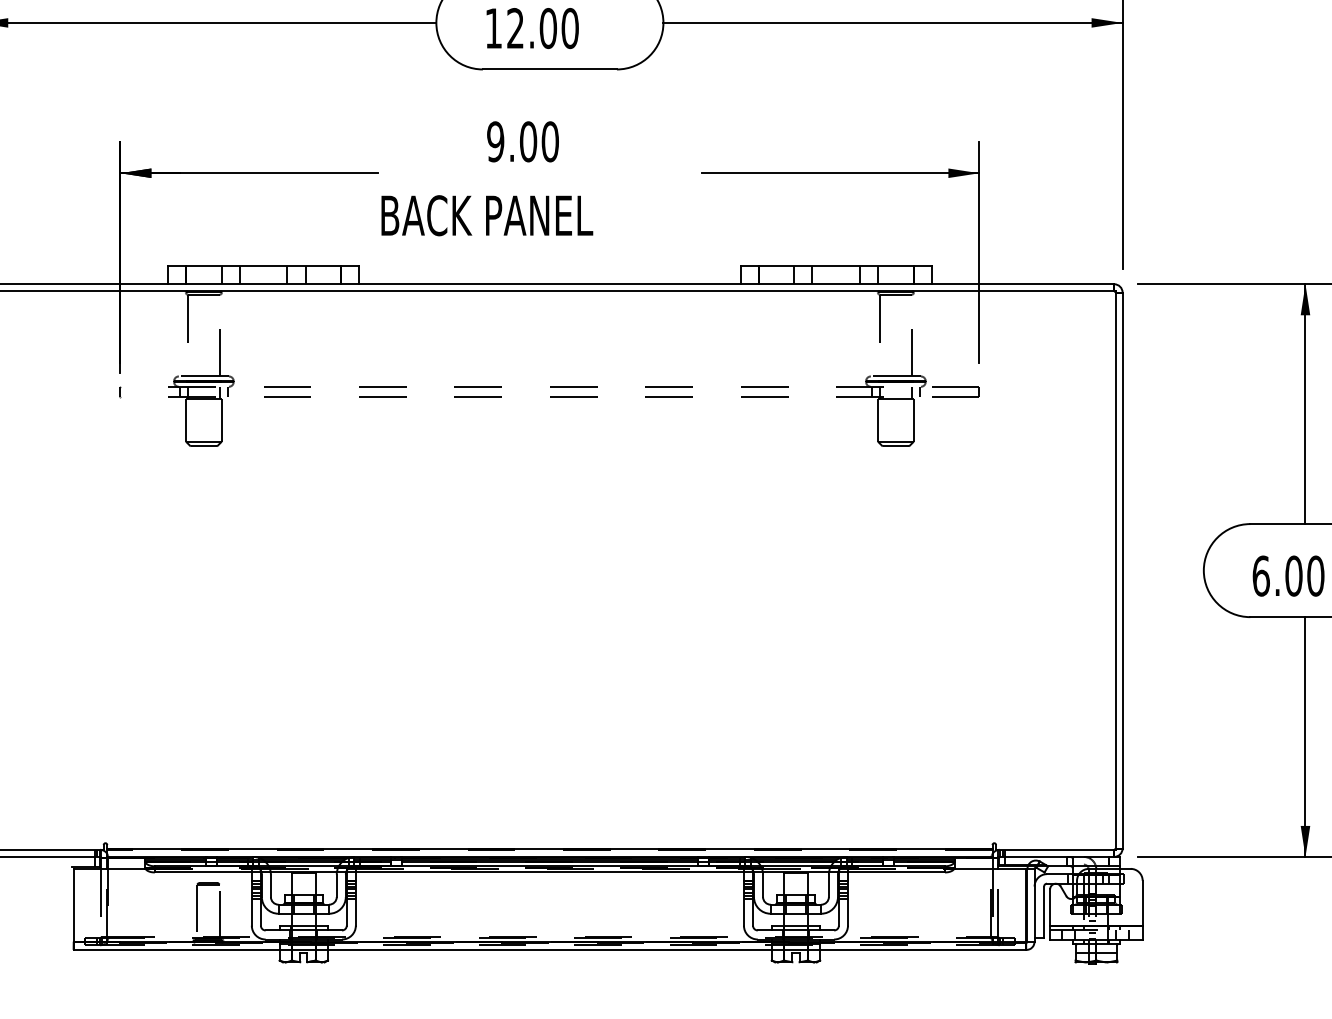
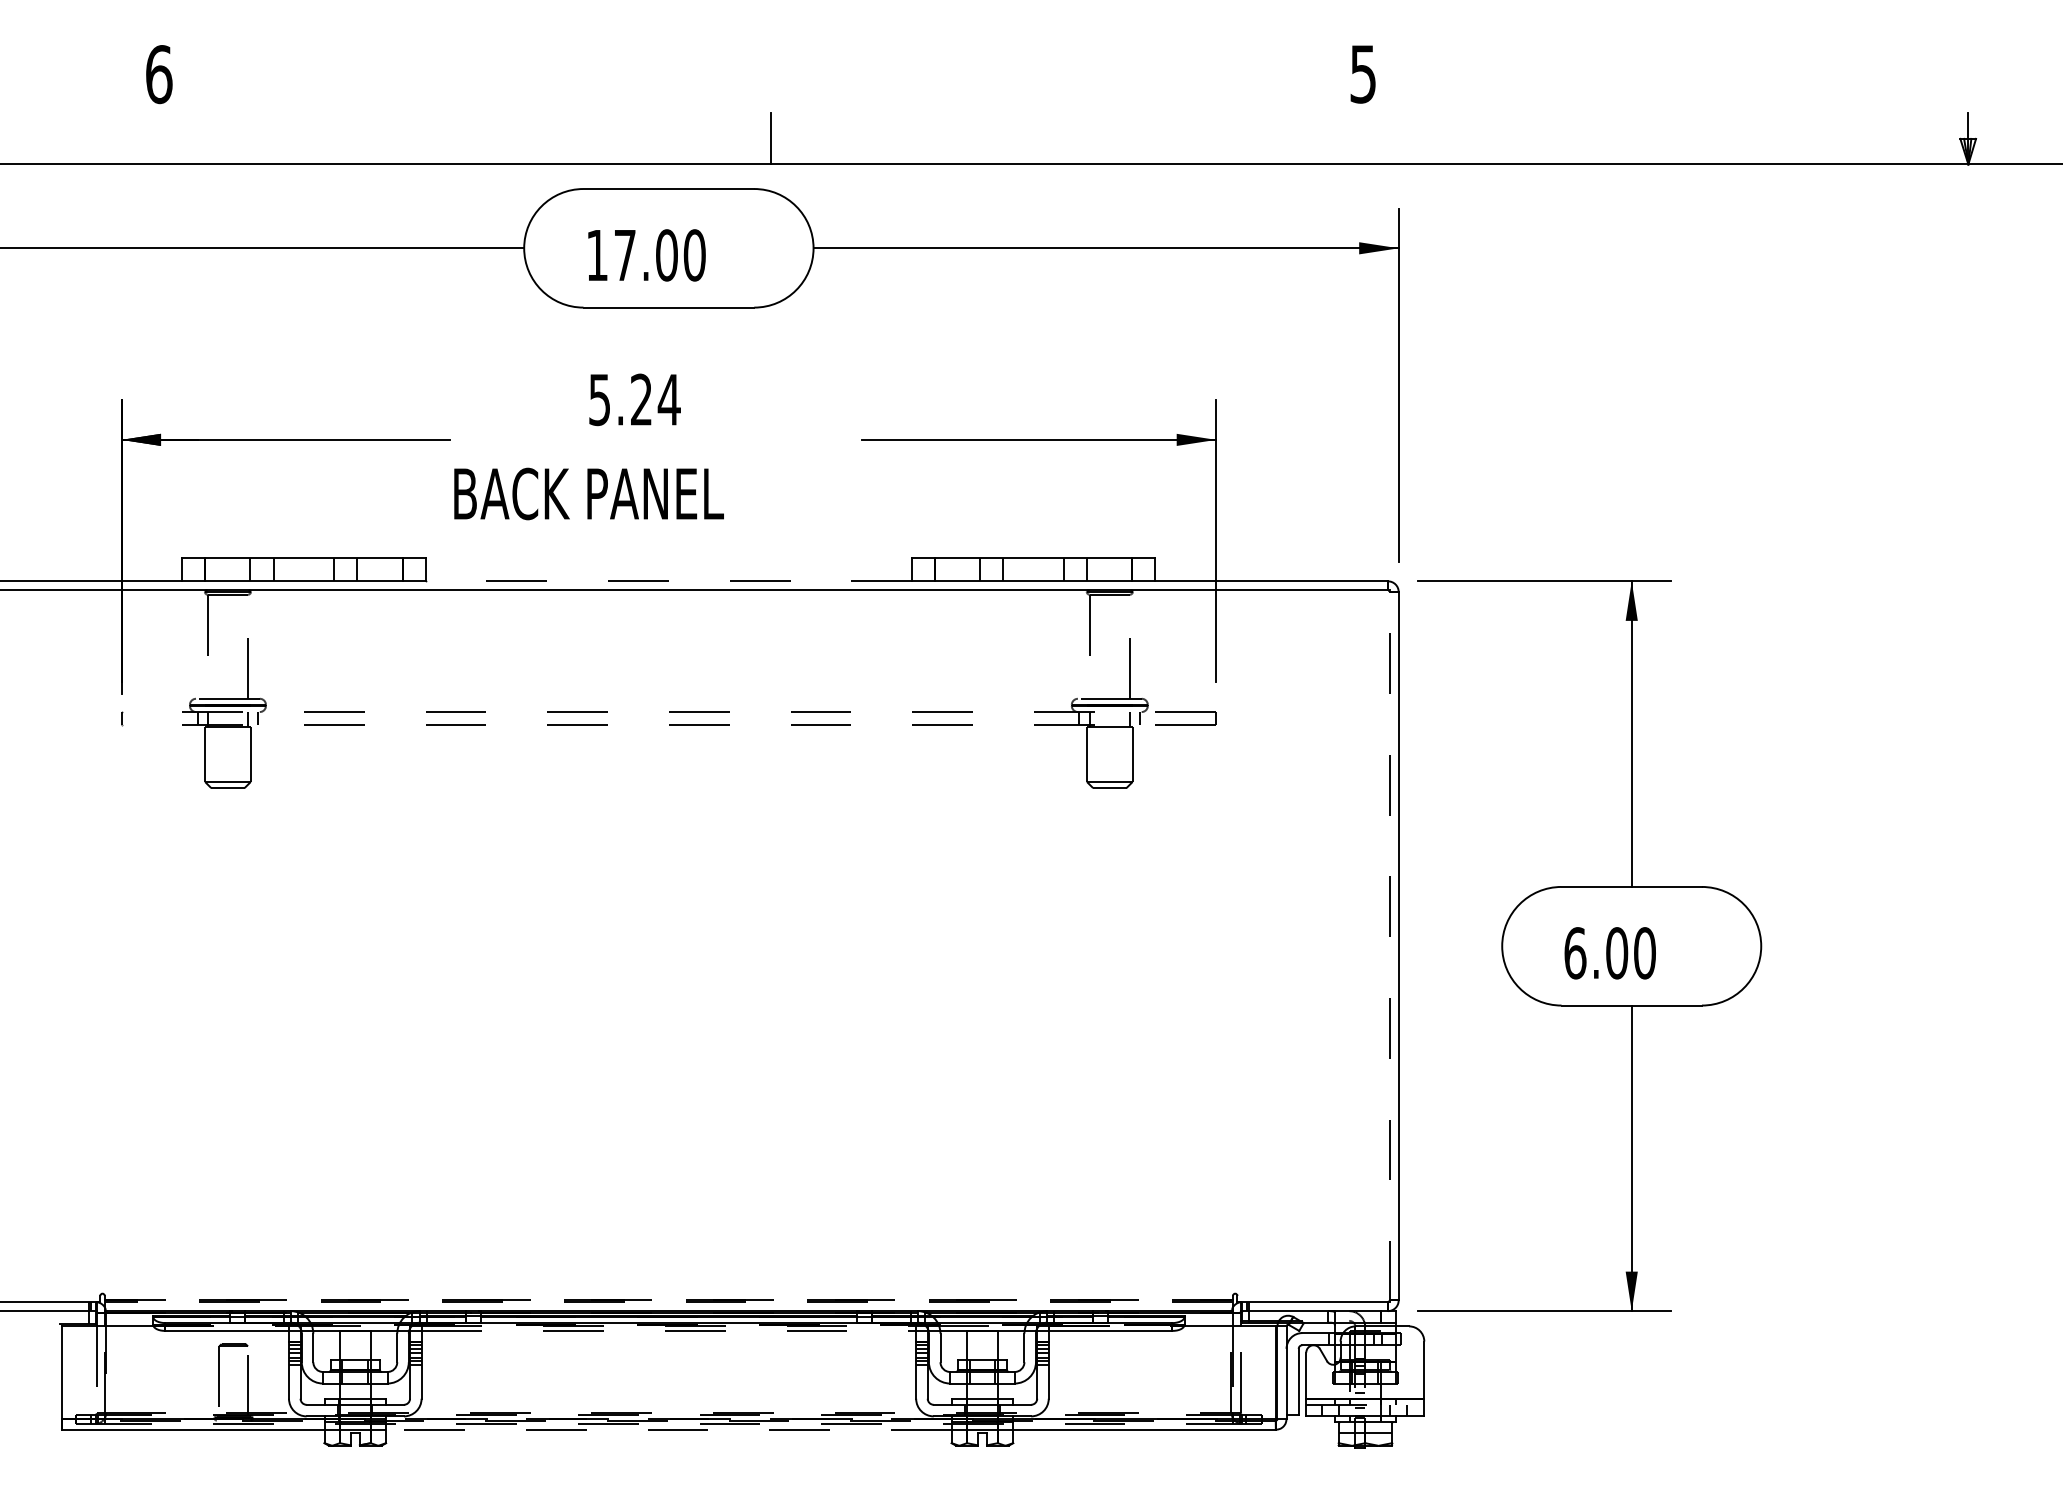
text: (515, 27) -> (624, 254), 12.00 -> 17.00
text: (522, 141) -> (634, 399), 9.00 -> 5.24
line: (549, 284) -> (668, 581), solid -> dashed
line: (1115, 570) -> (1389, 946), solid -> dashed
line: (550, 848) -> (669, 1300), solid -> dashed
line: (550, 872) -> (669, 1330), solid -> dashed
line: (549, 941) -> (668, 1419), solid -> dashed
line: (549, 949) -> (668, 1429), solid -> dashed

